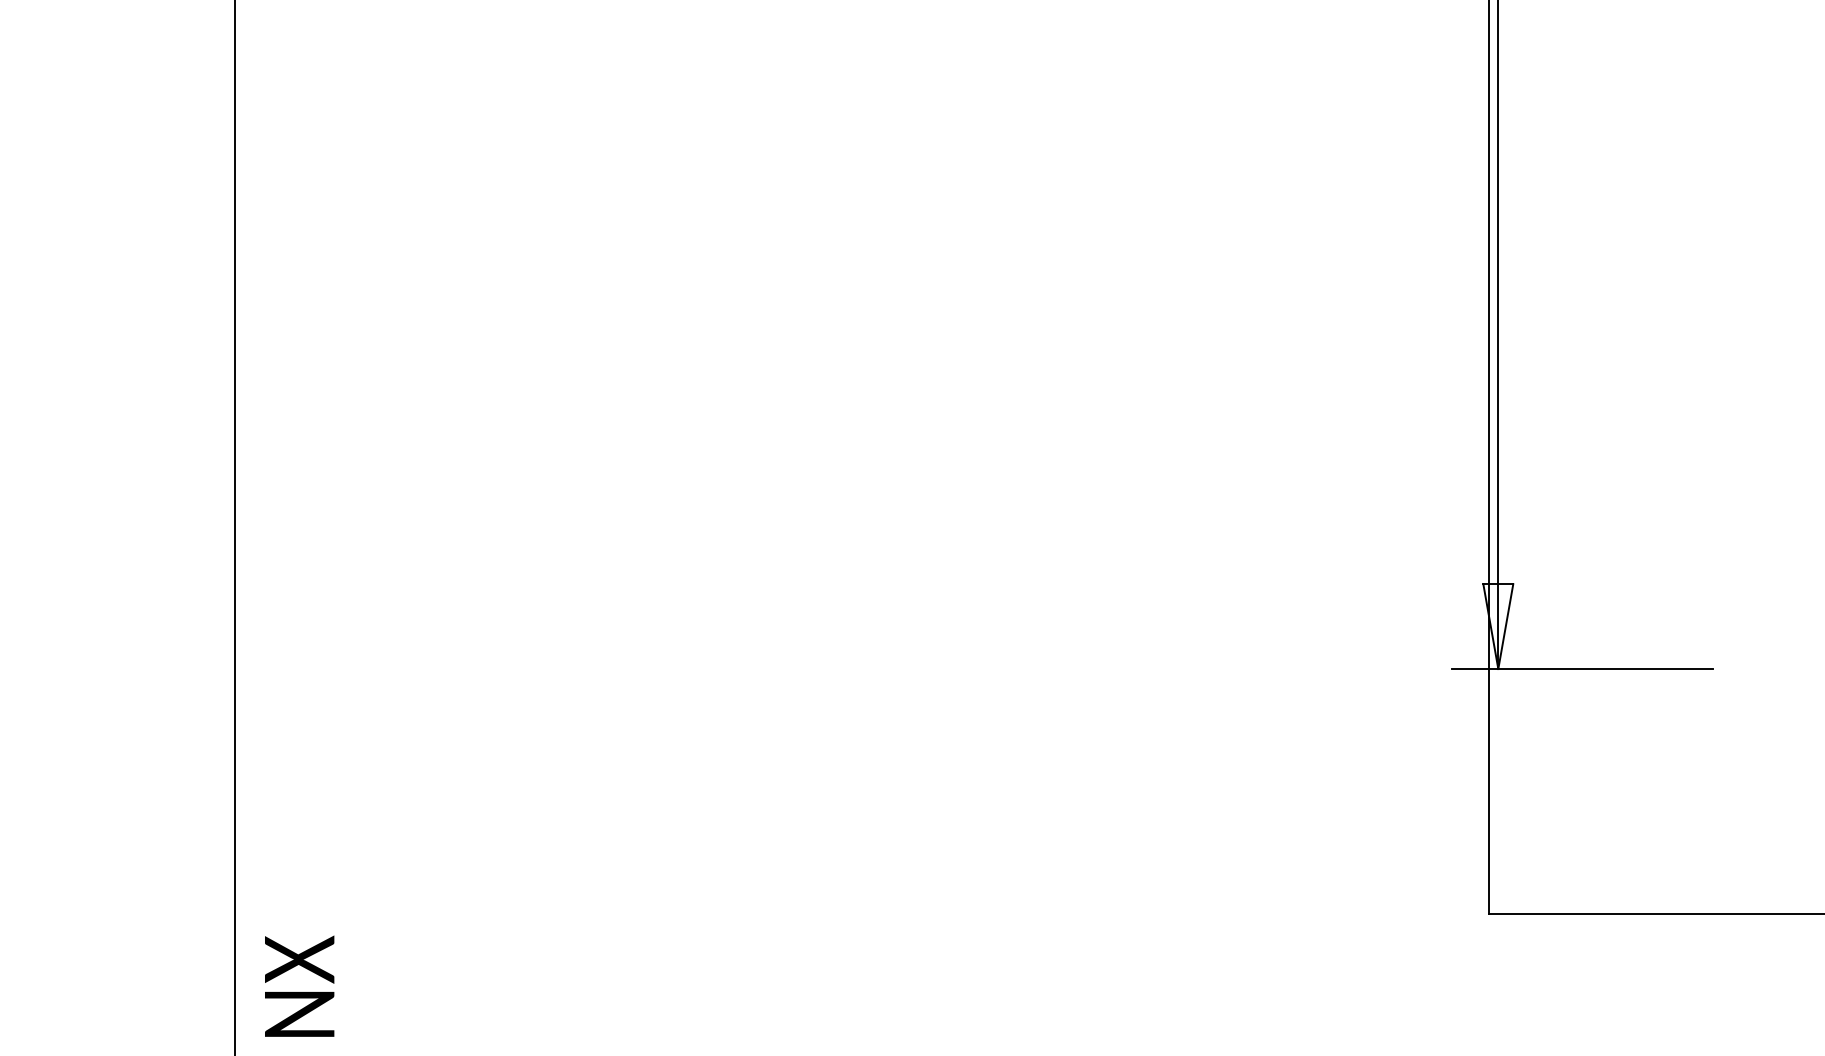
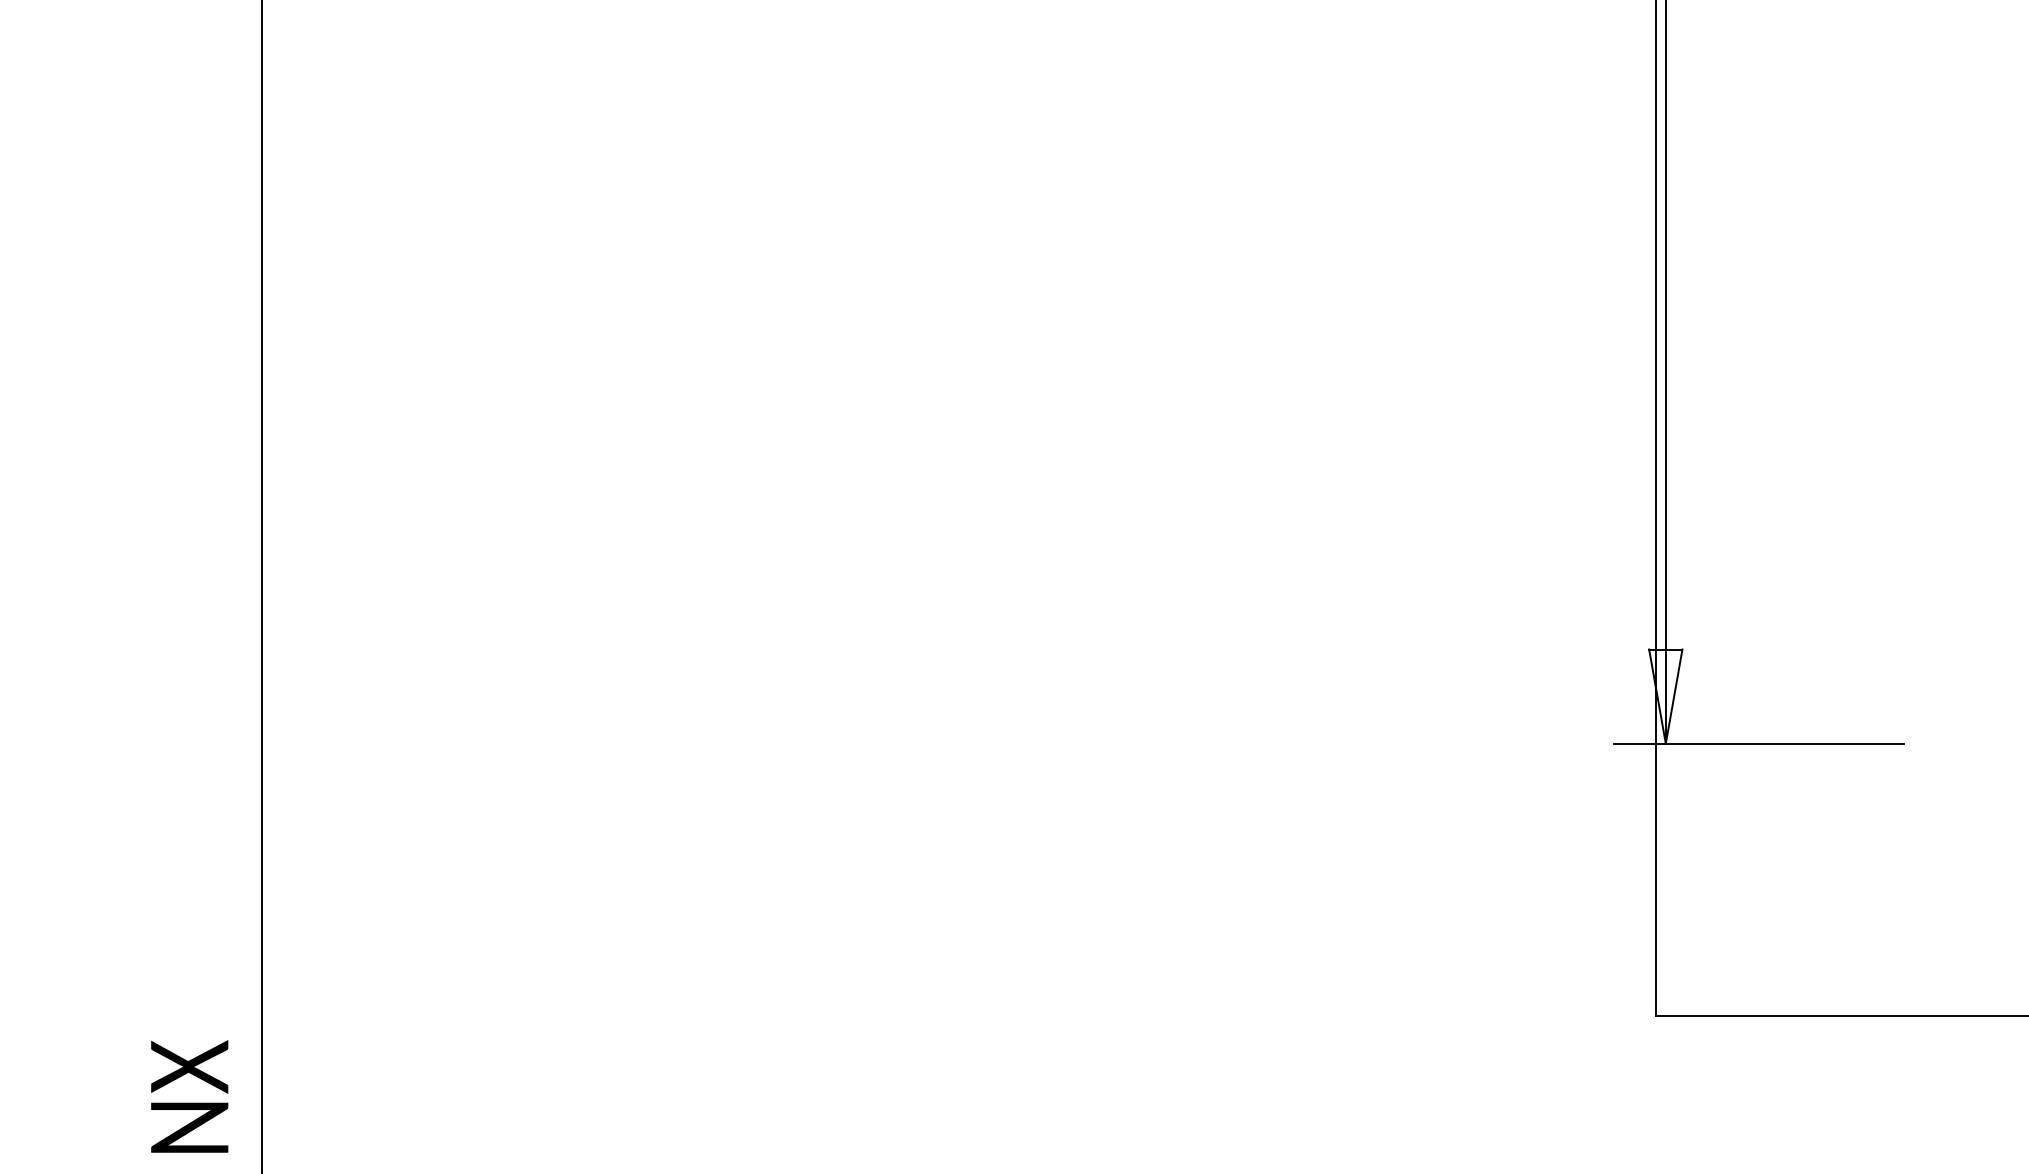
text: (299, 985) -> (189, 1095), moved

